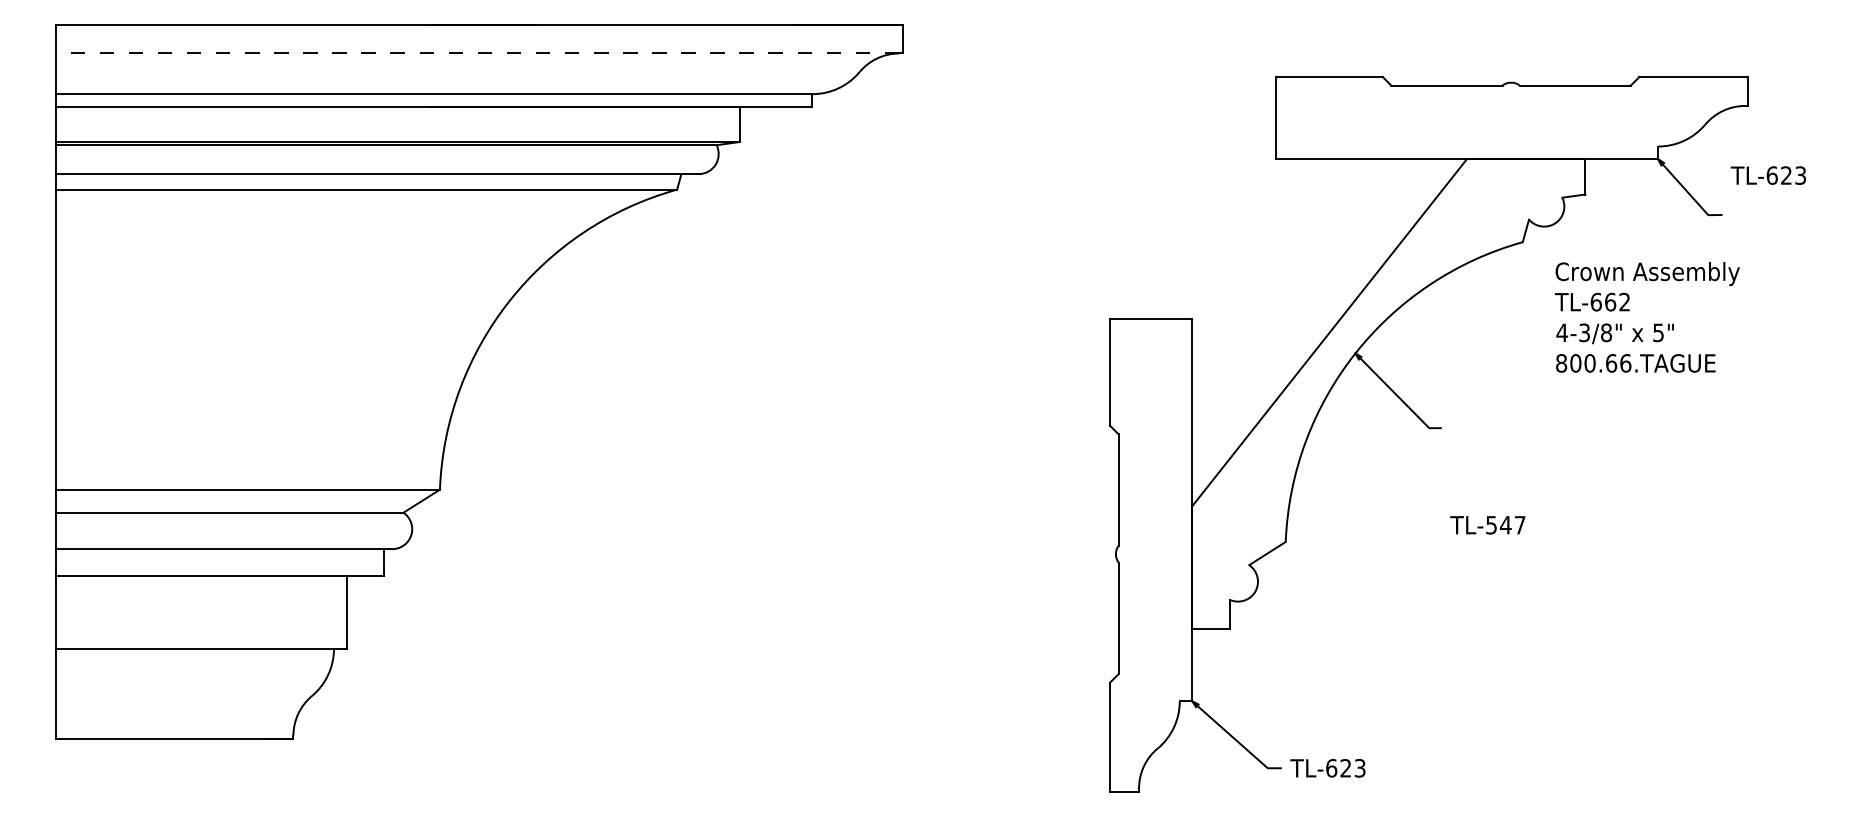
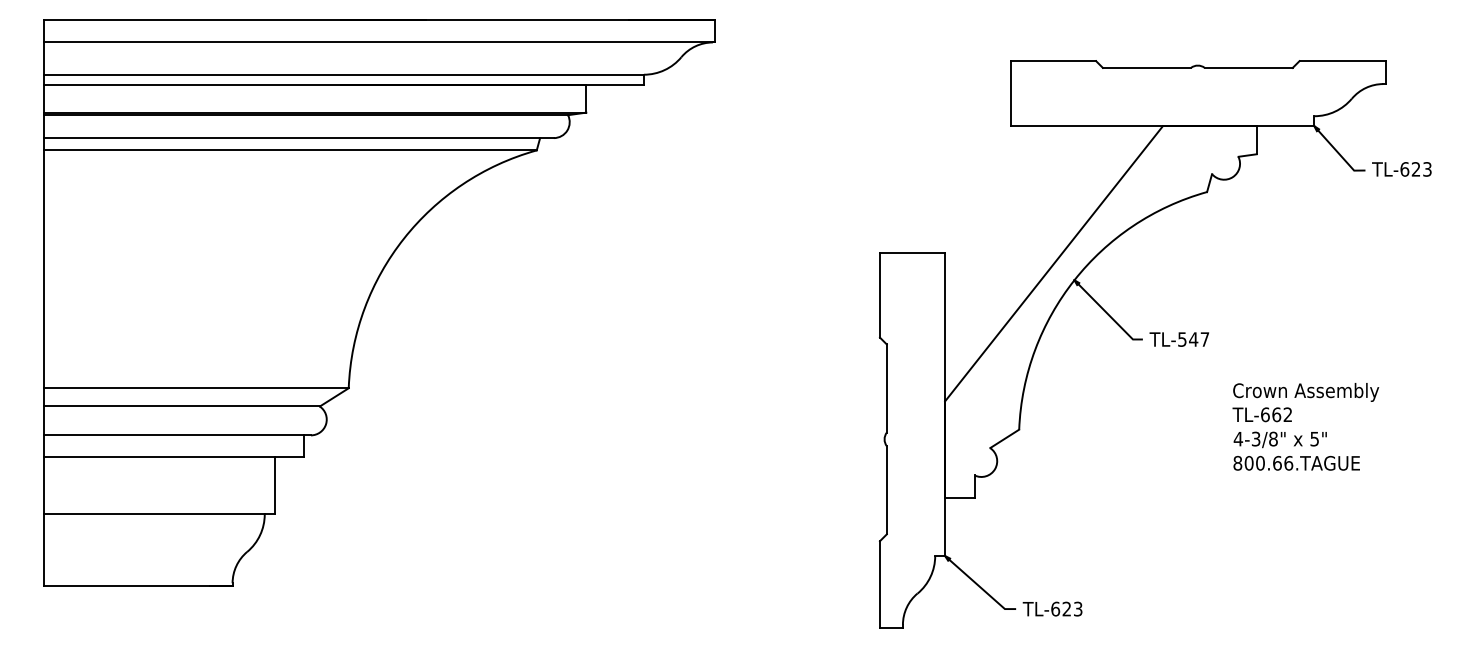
line: (477, 53) -> (378, 42), dashed -> solid
text: (1768, 175) -> (1401, 169), moved
text: (1646, 317) -> (1305, 426), moved
text: (1487, 525) -> (1179, 339), moved

